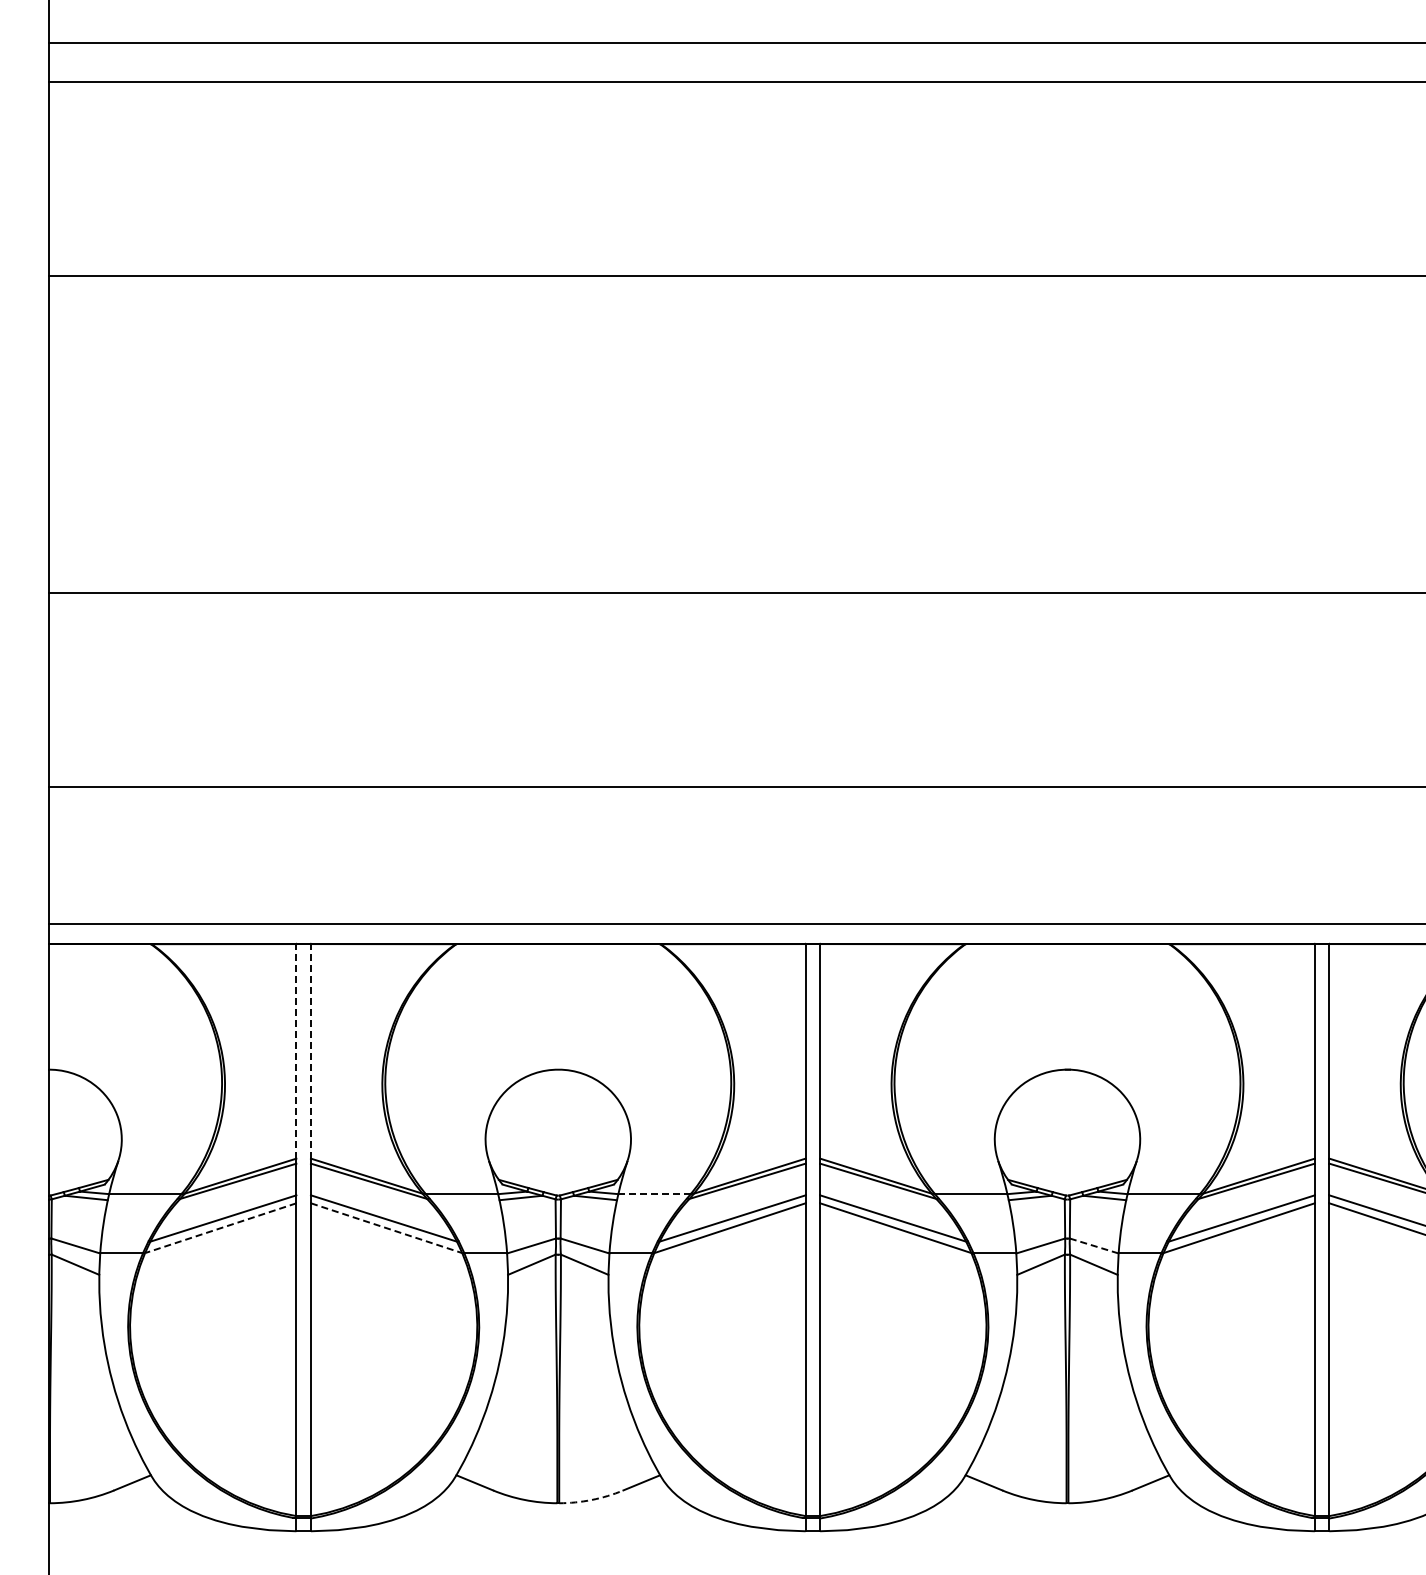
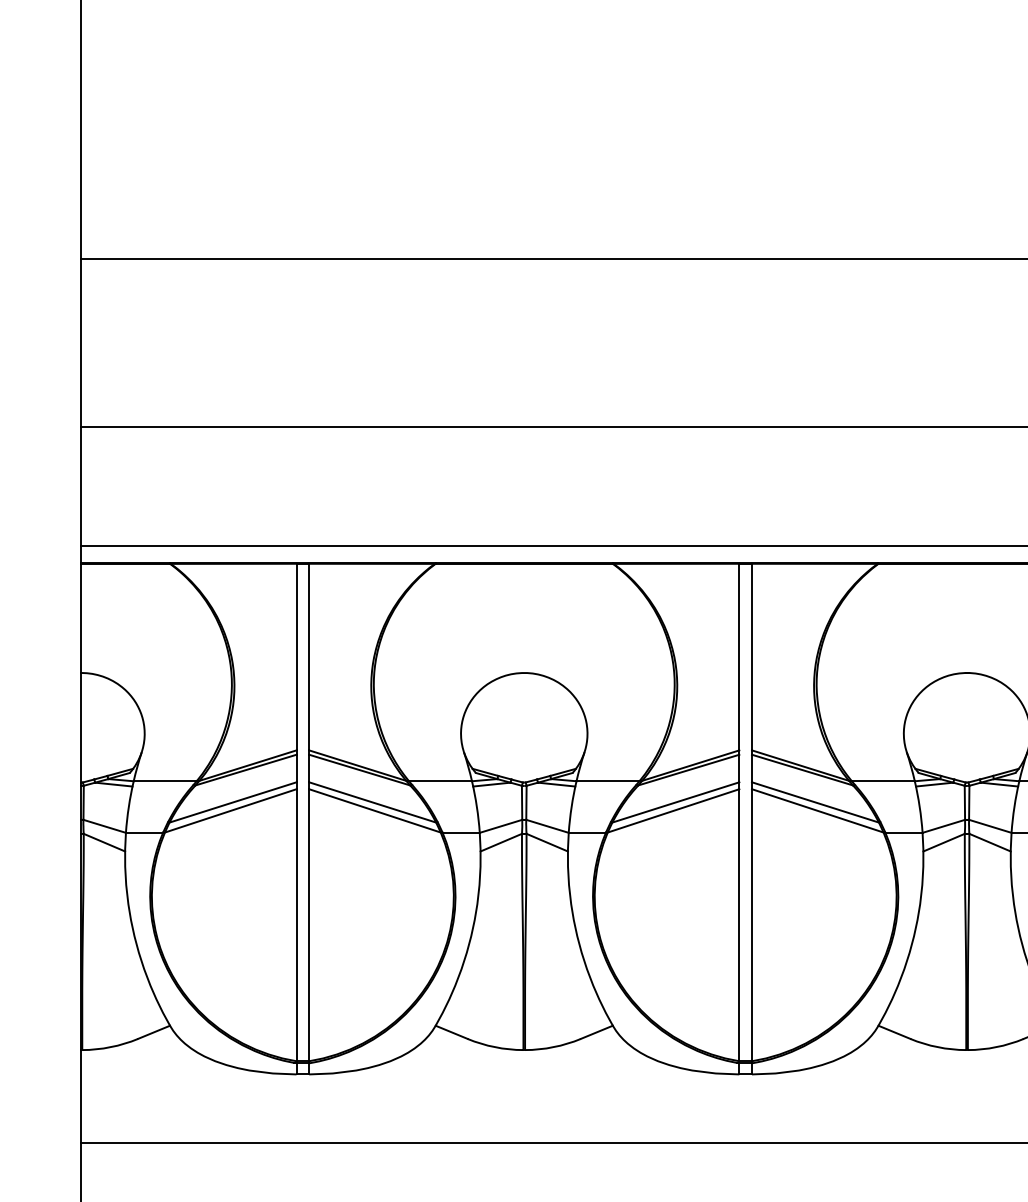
line: (296, 1050) -> (296, 656), dashed -> solid
line: (310, 1050) -> (308, 656), dashed -> solid
line: (655, 1194) -> (608, 781), dashed -> solid
line: (220, 1228) -> (230, 811), dashed -> solid
line: (386, 1228) -> (374, 811), dashed -> solid
line: (1094, 1246) -> (990, 826), dashed -> solid
arc: (591, 1499) -> (553, 1046), dashed -> solid

